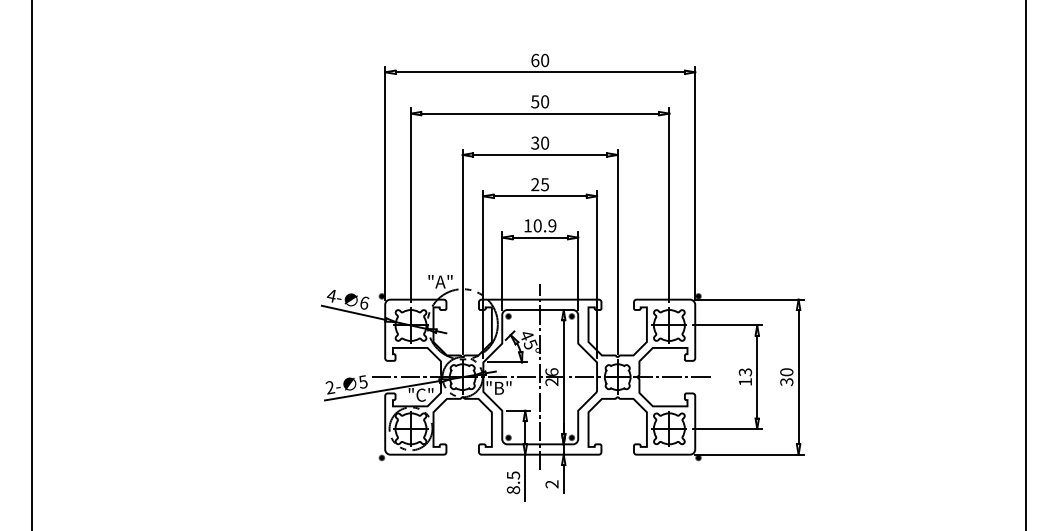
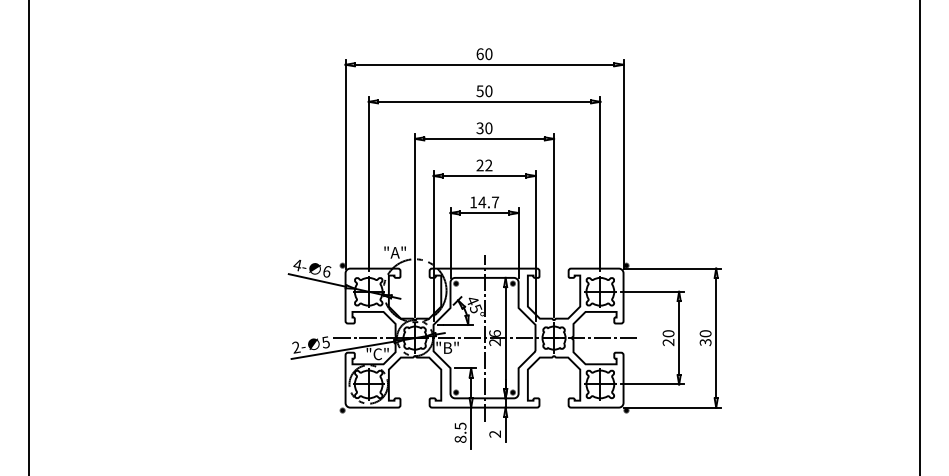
text: (545, 184) -> (489, 165), 25 -> 22
text: (544, 225) -> (488, 202), 10.9 -> 14.7
text: (744, 377) -> (667, 338), 13 -> 20

